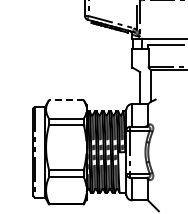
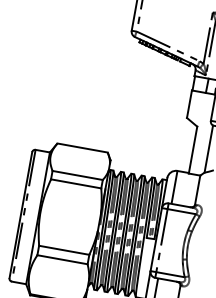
line: (65, 100) -> (81, 148), dashed -> solid

